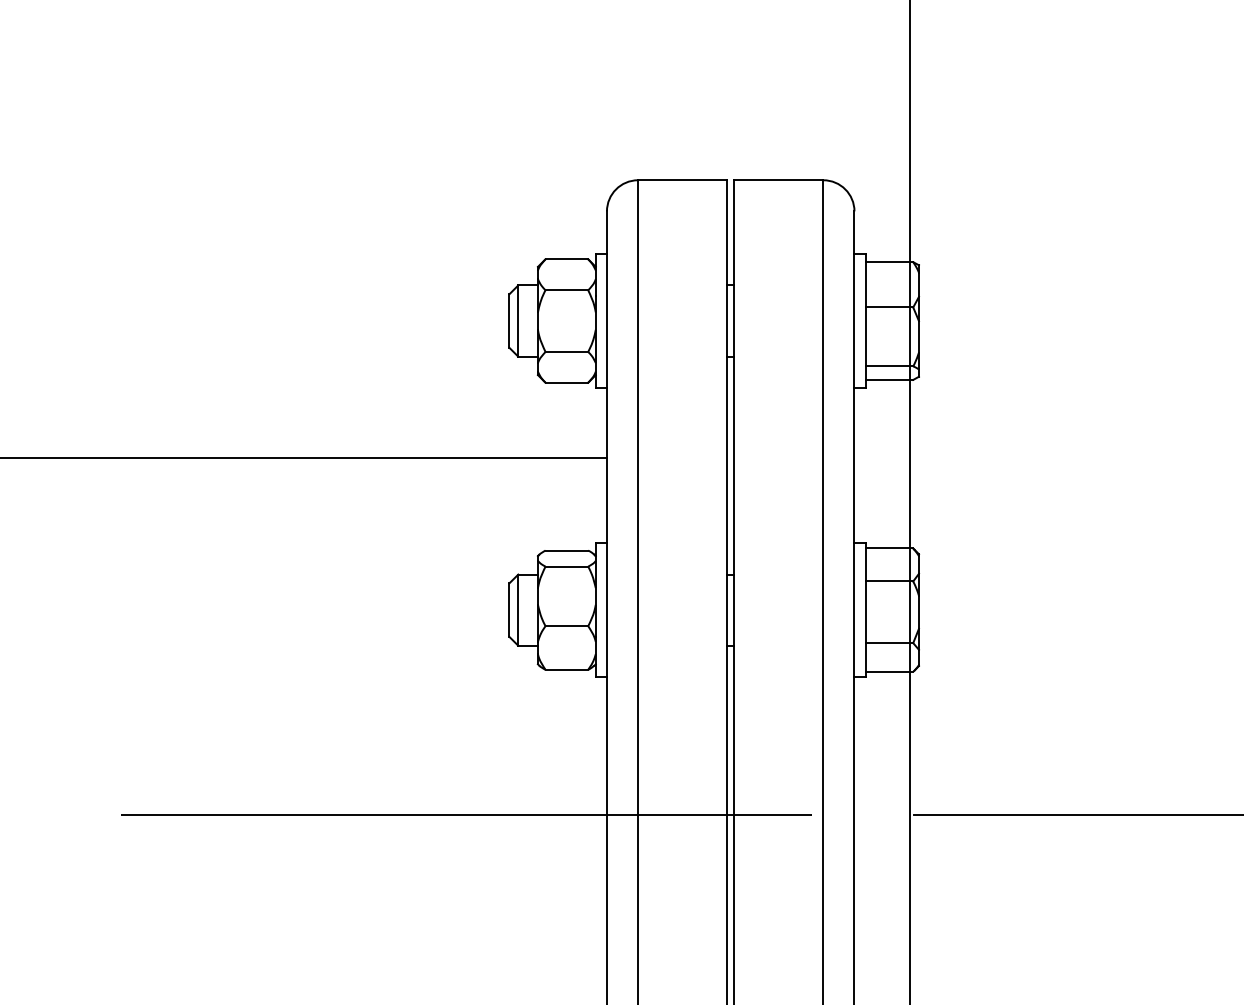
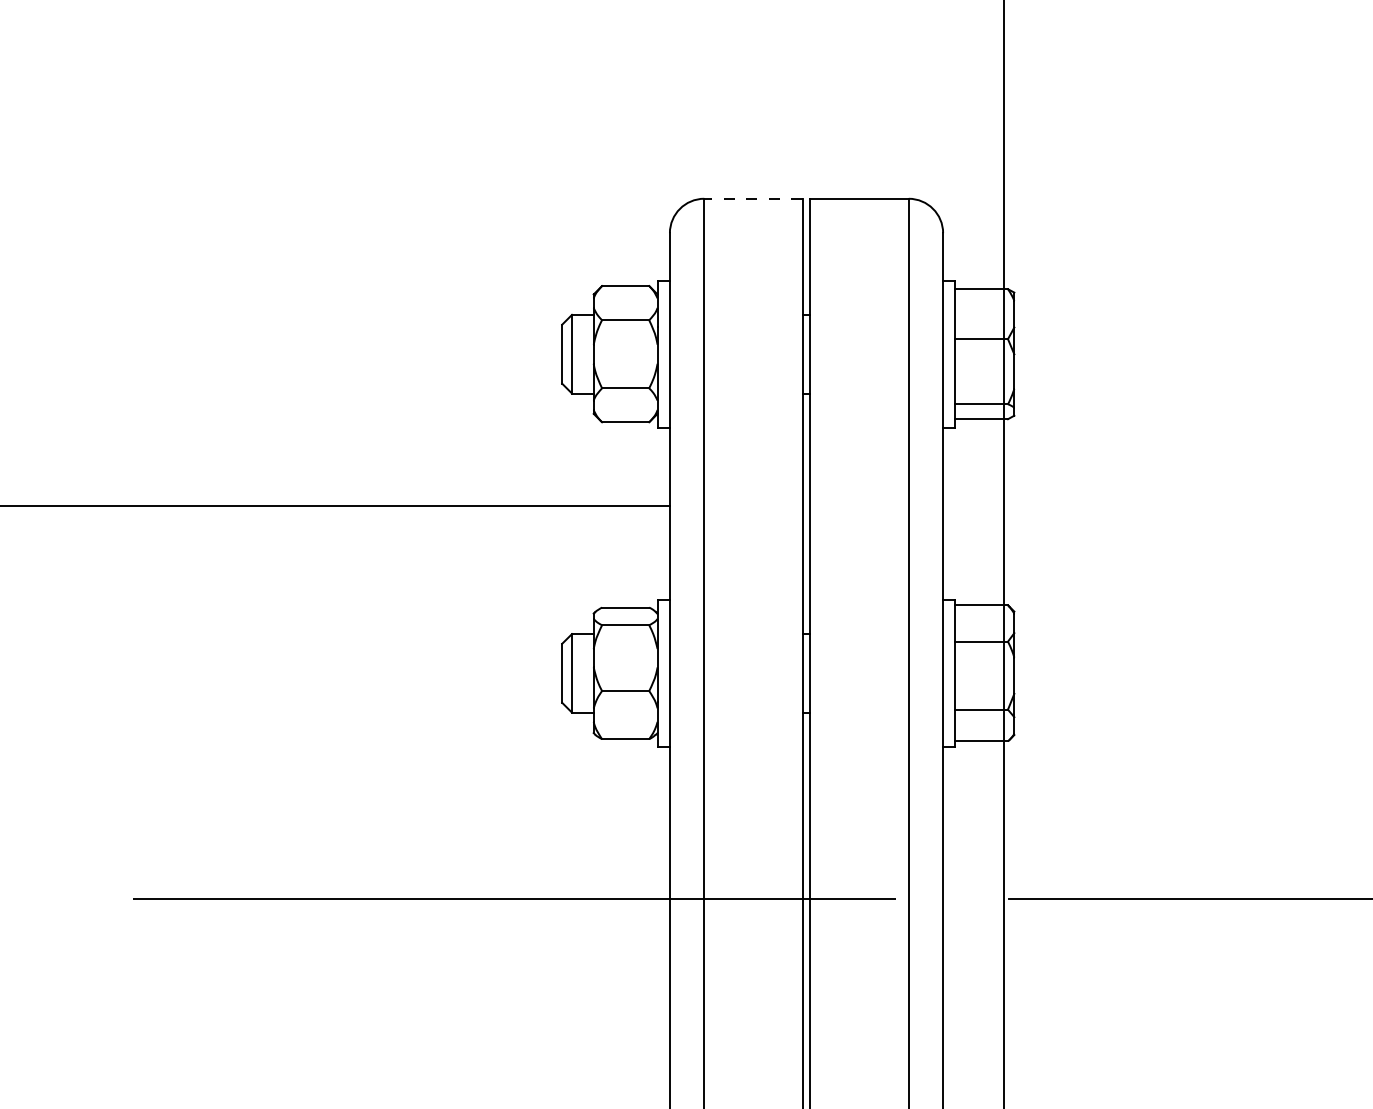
line: (682, 180) -> (753, 199), solid -> dashed

